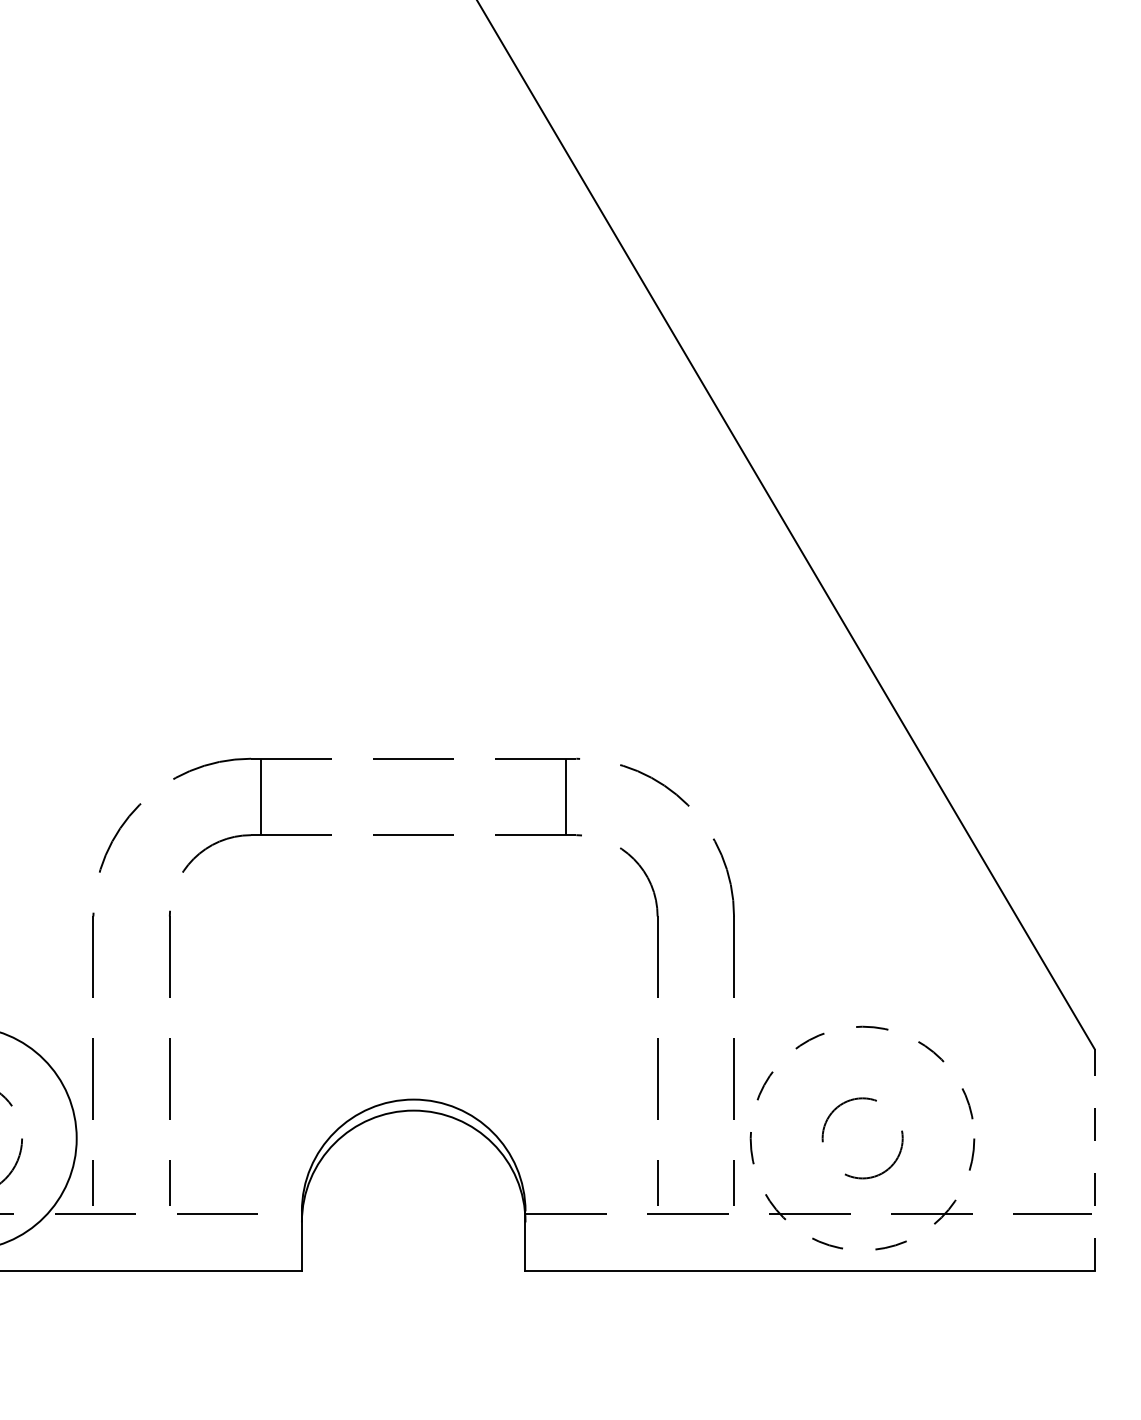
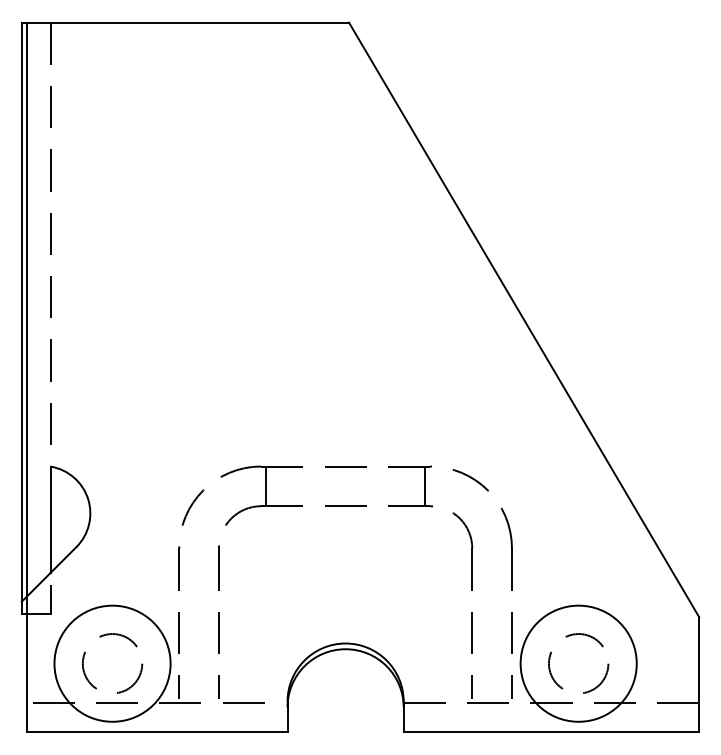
circle: (862, 1138) -> (578, 663), dashed -> solid
circle: (862, 1138) -> (578, 663), size x1.43
line: (1095, 1159) -> (699, 674), dashed -> solid

